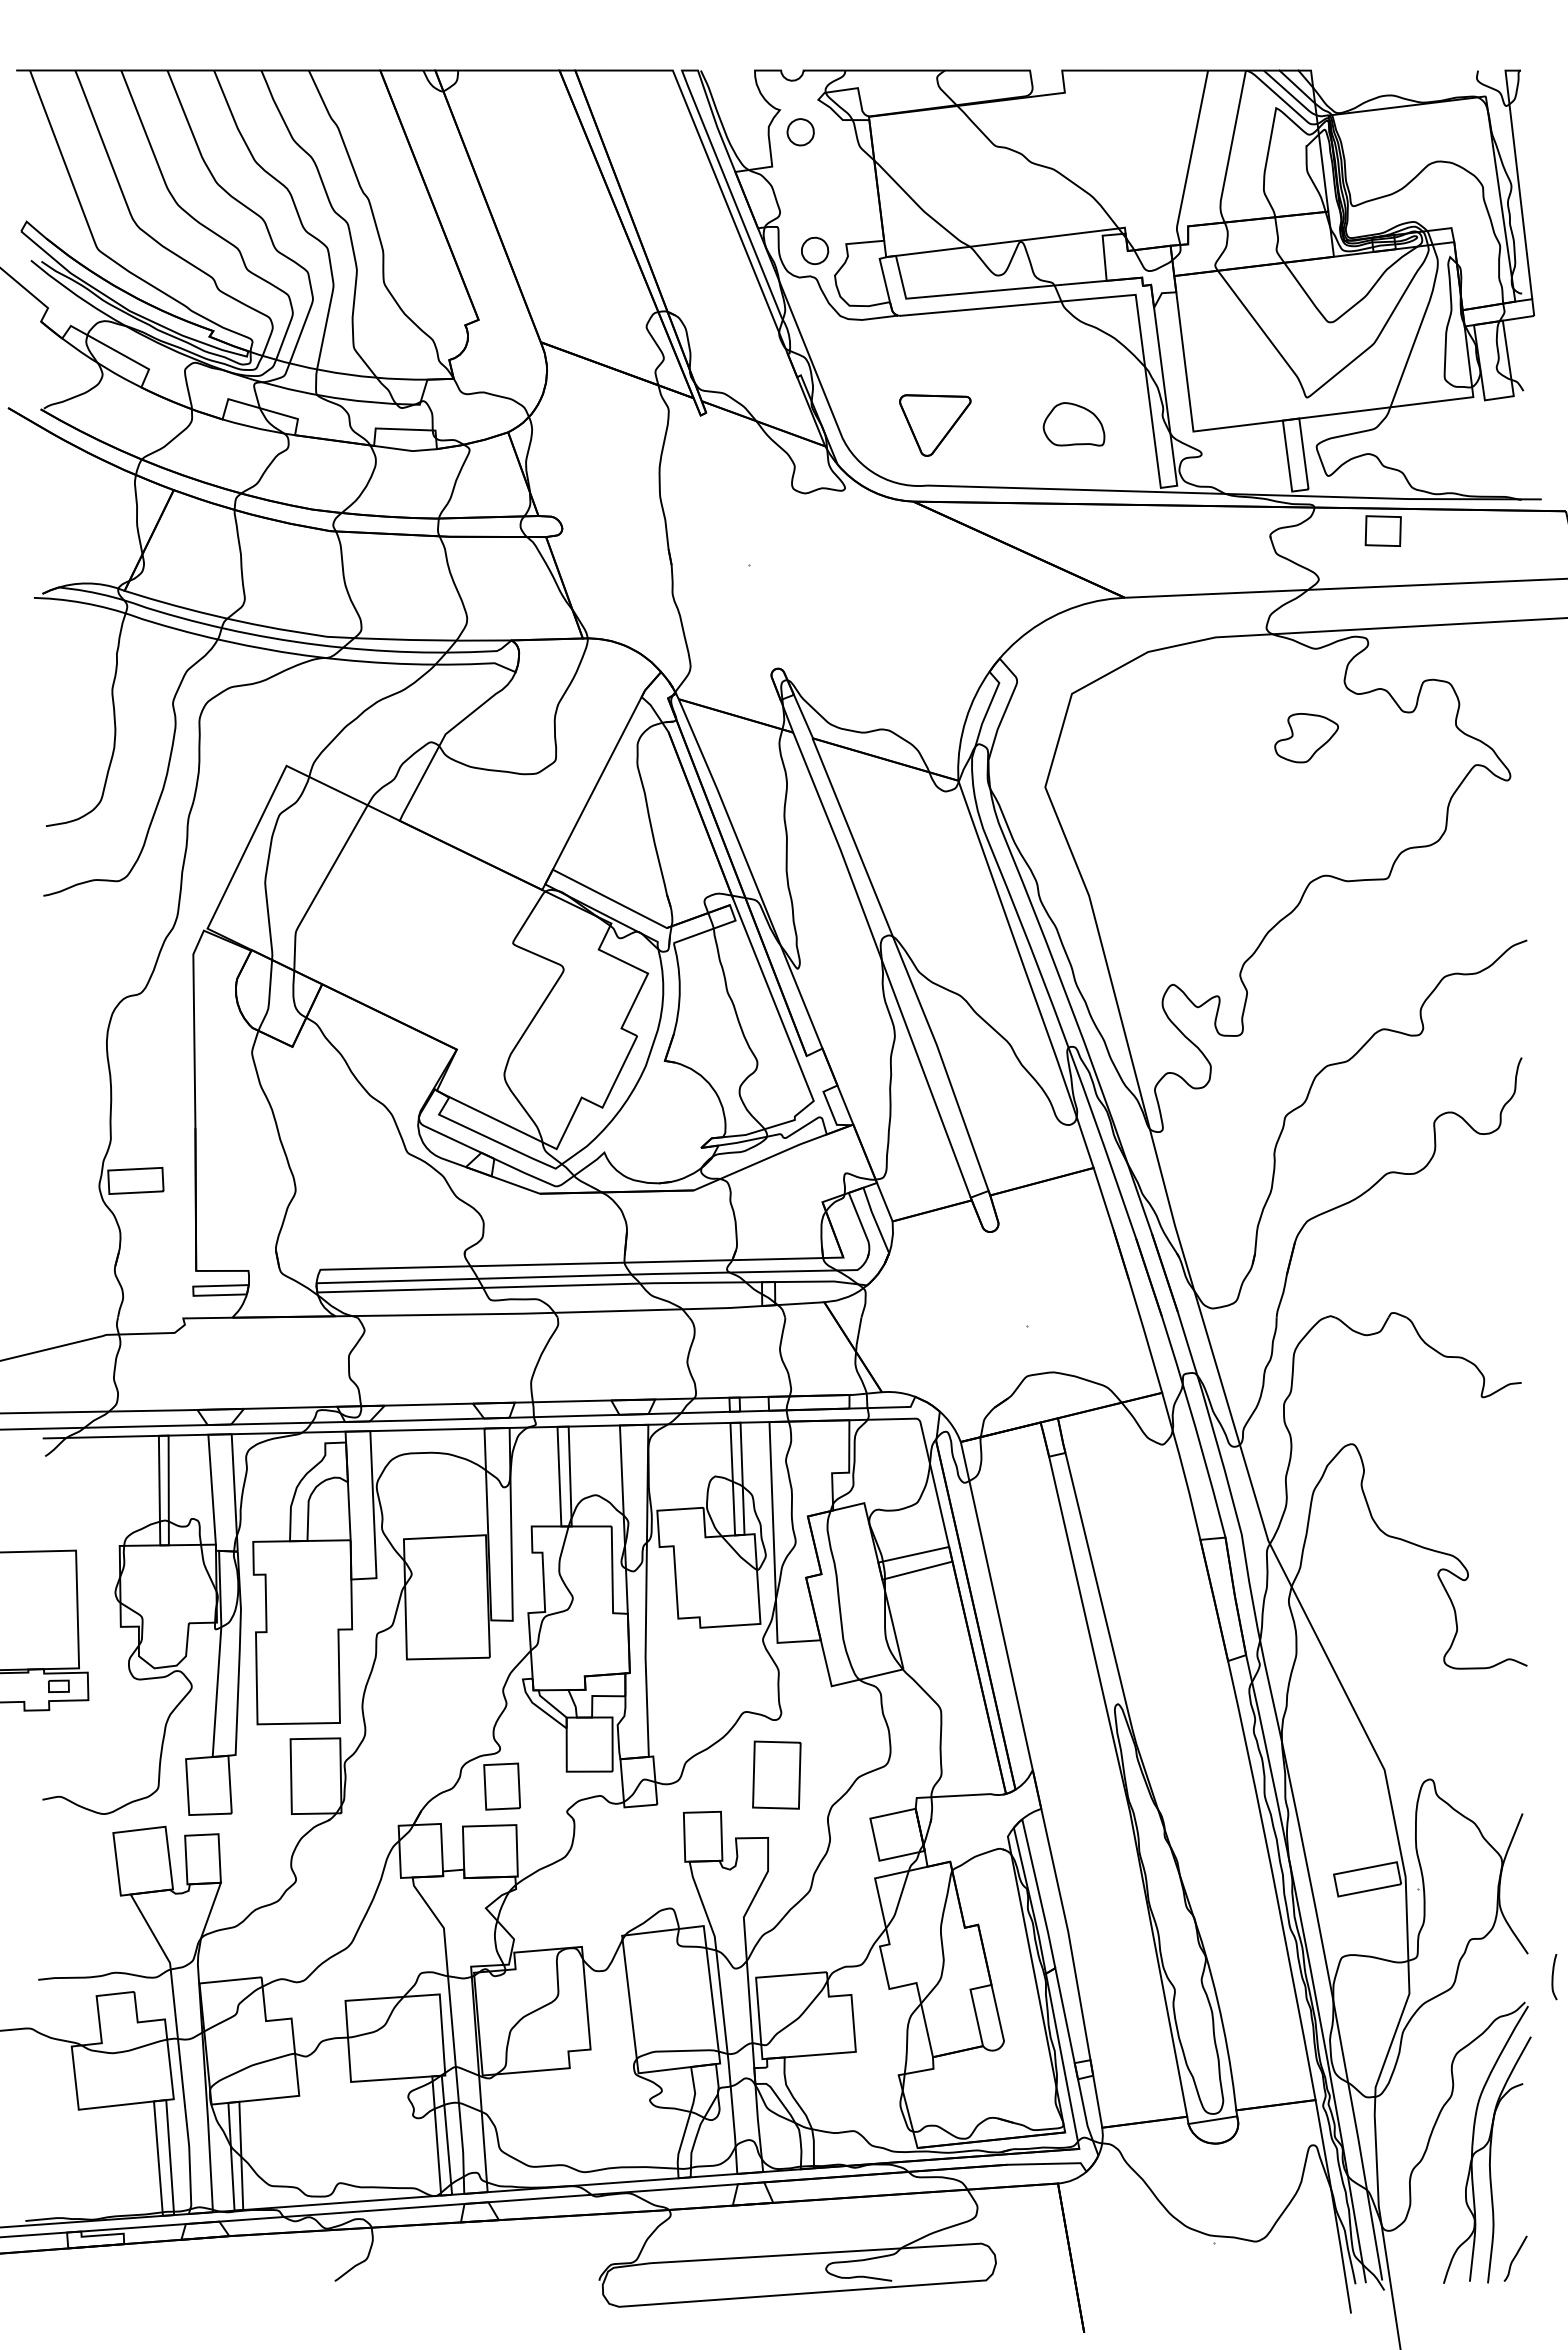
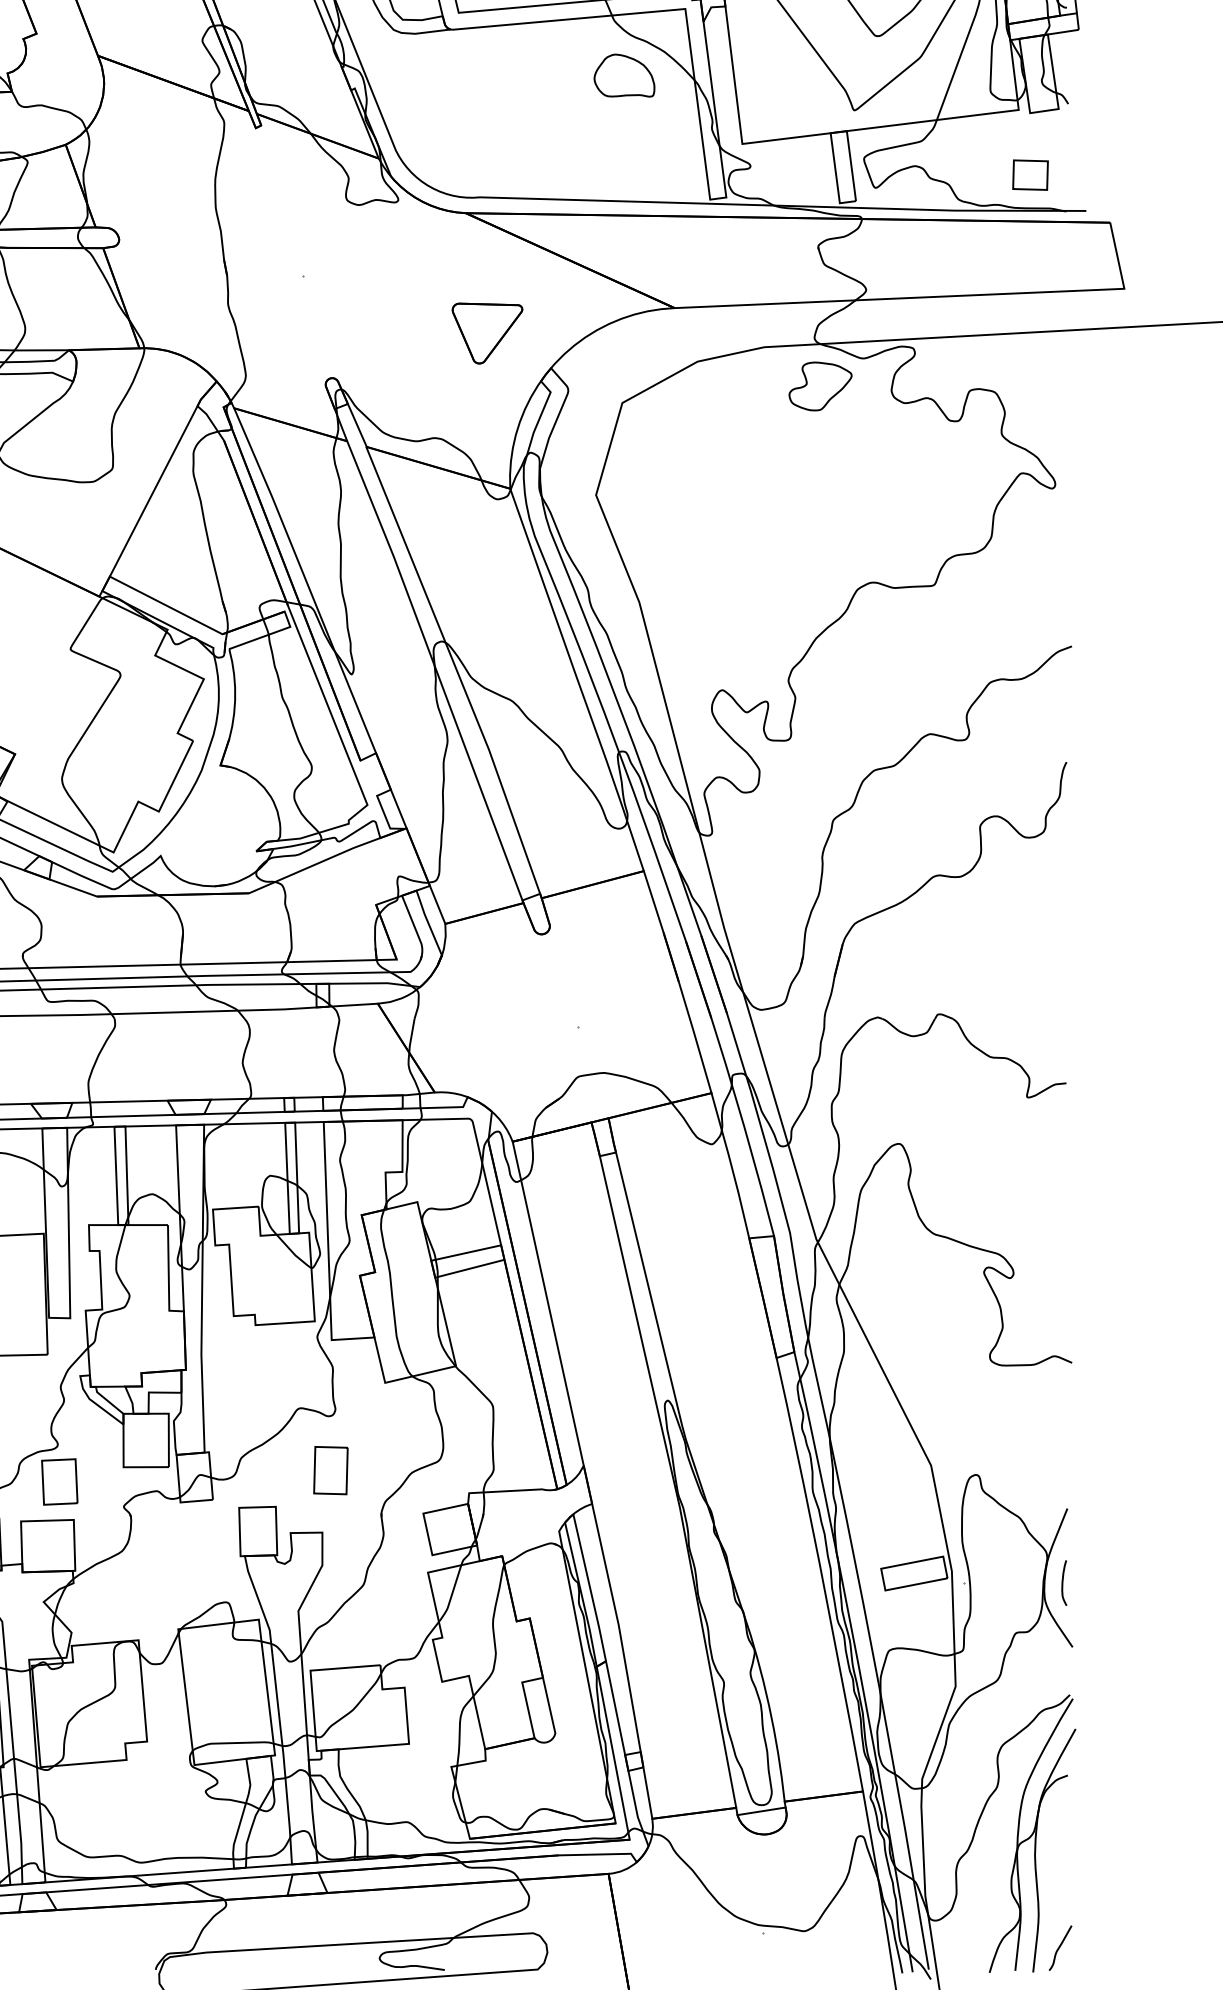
part: (1073, 424) -> (623, 75), moved
part: (935, 425) -> (487, 333), moved
part: (1382, 530) -> (1029, 174), moved
part: (1306, 738) -> (820, 386), moved
part: (776, 1774) -> (330, 1470), size x0.71
curve: (1553, 1977) -> (1063, 1583), moved

